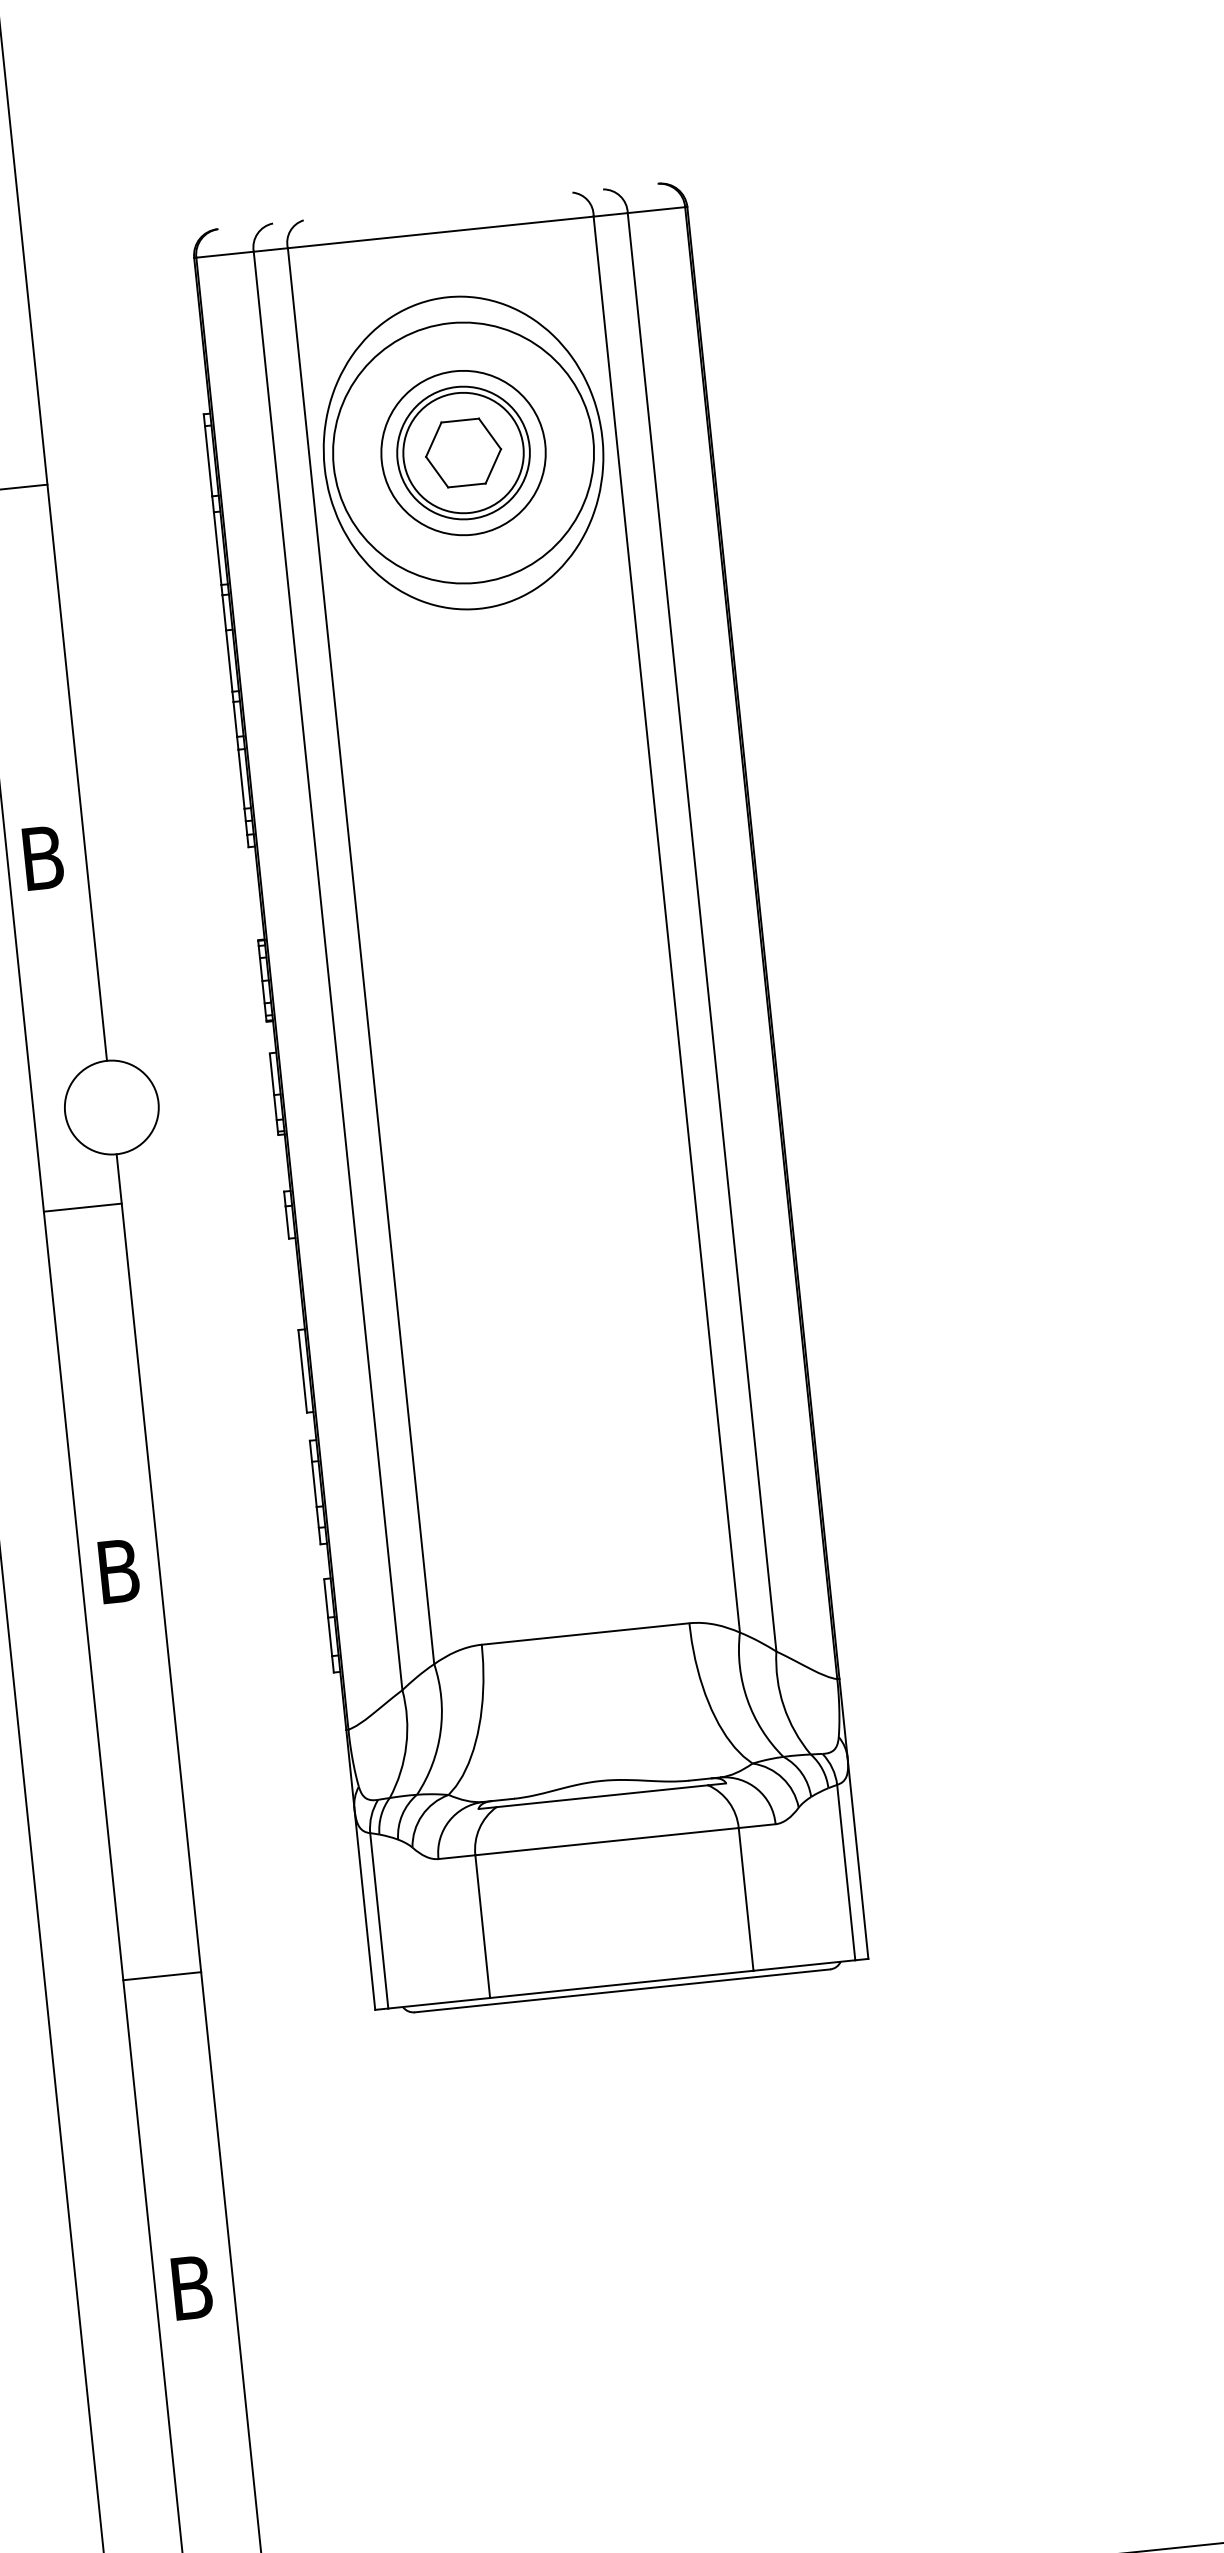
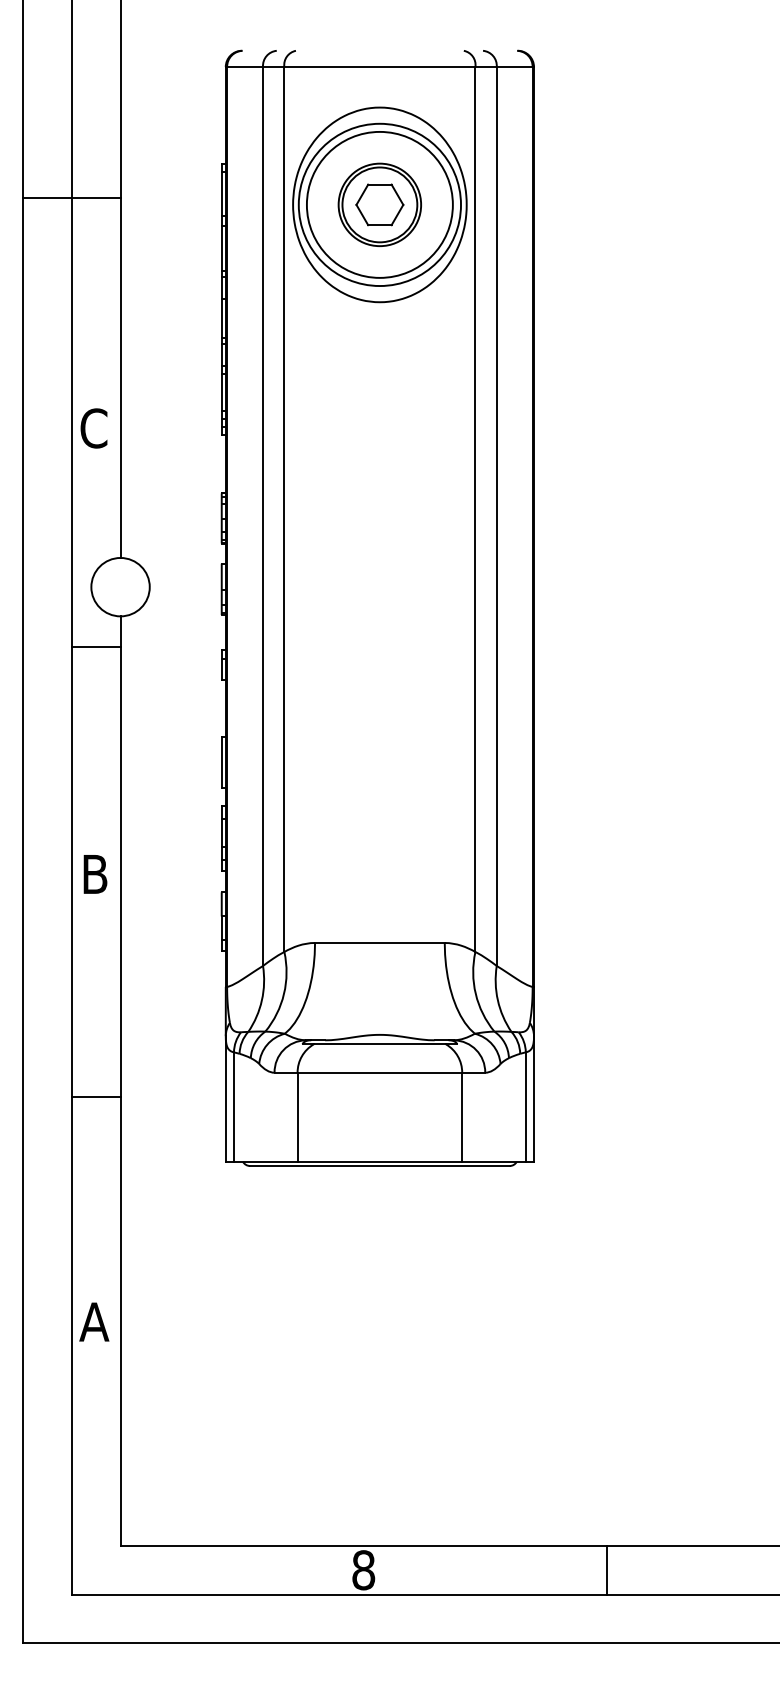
circle: (462, 452) -> (379, 204), size x1.43
text: (42, 858) -> (93, 428), B -> C
line: (161, 1976) -> (95, 1096), moved
text: (191, 2286) -> (94, 1321), B -> A

